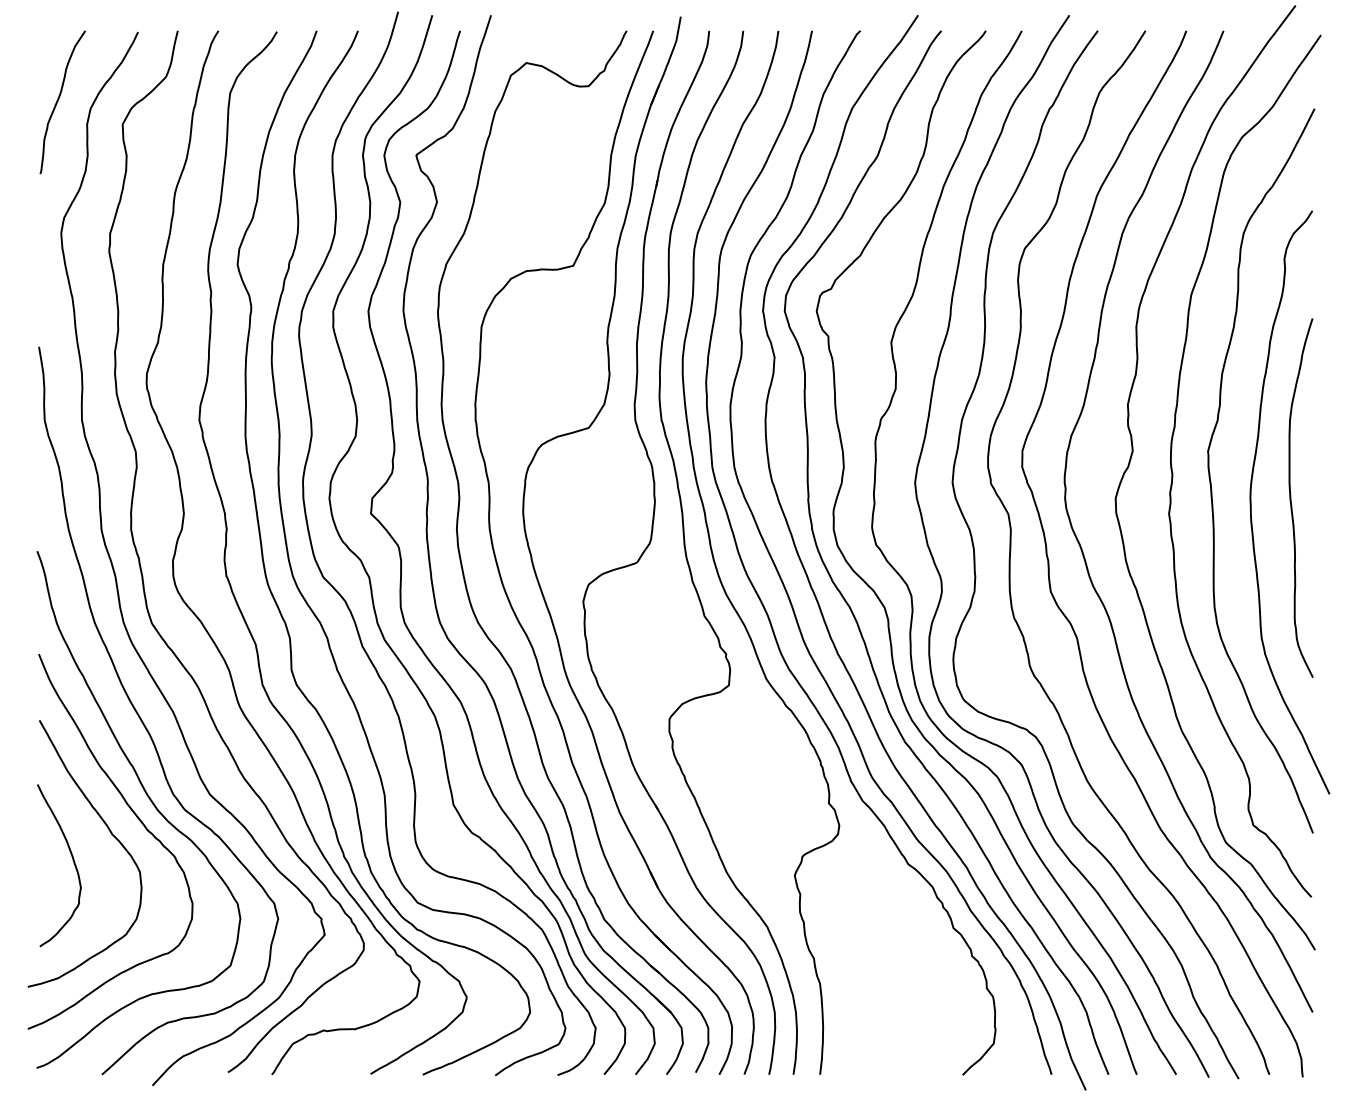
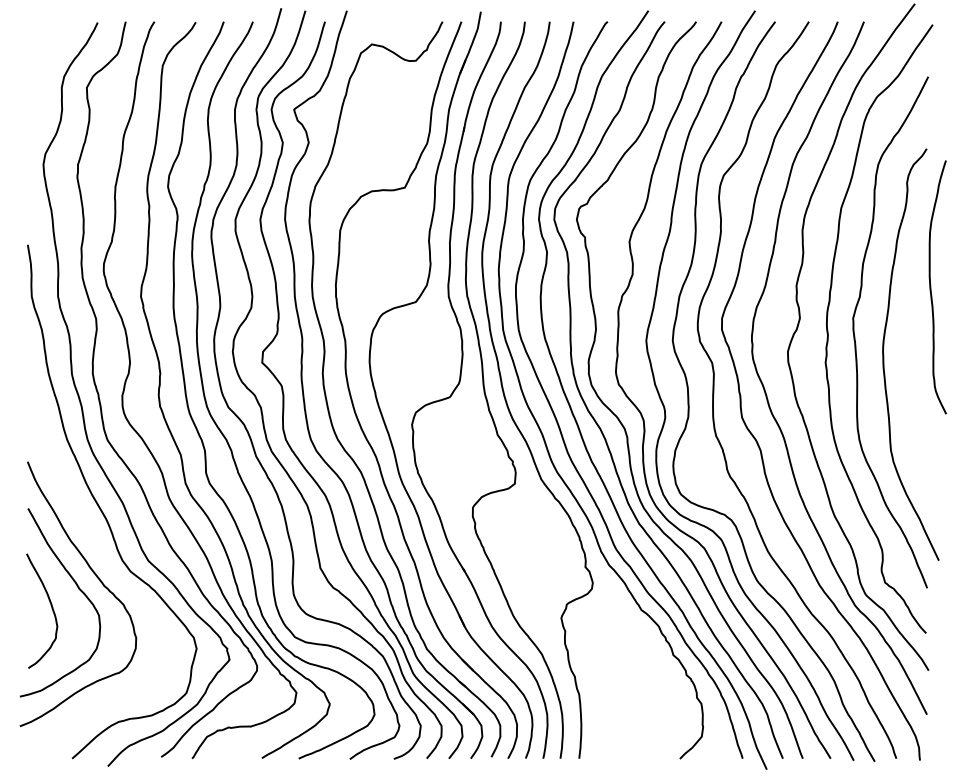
curve: (58, 101) -> (41, 71), removed
curve: (1291, 497) -> (931, 286), moved
curve: (150, 801) -> (106, 565), removed

